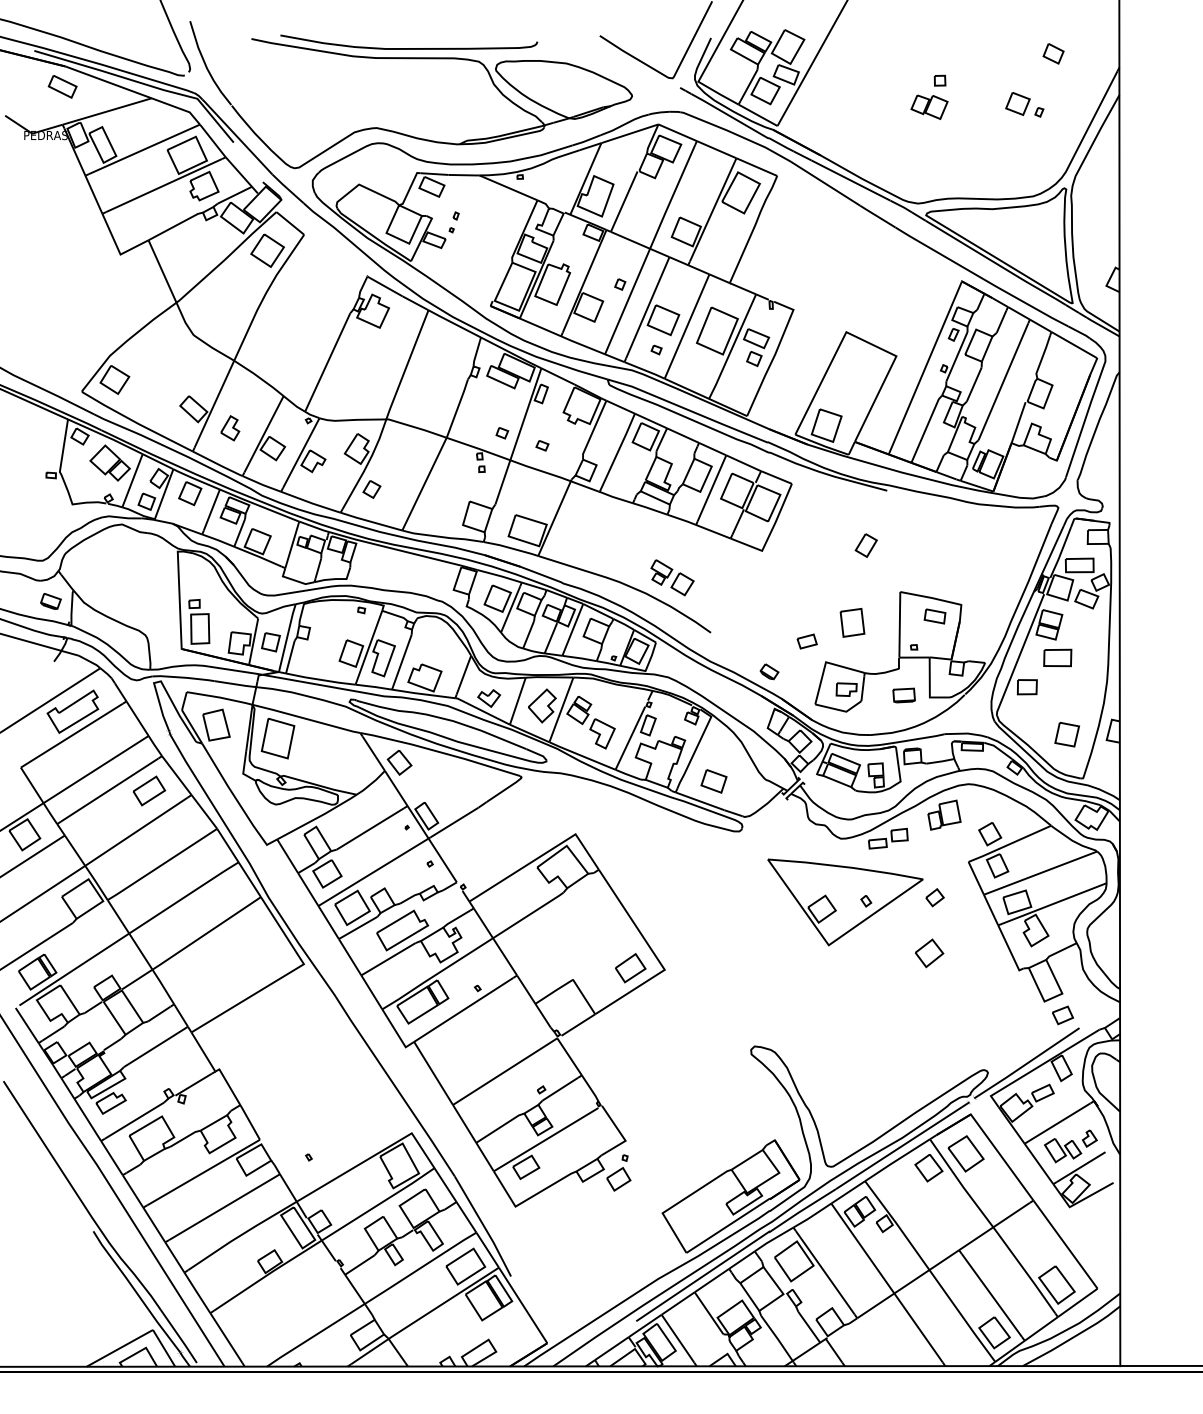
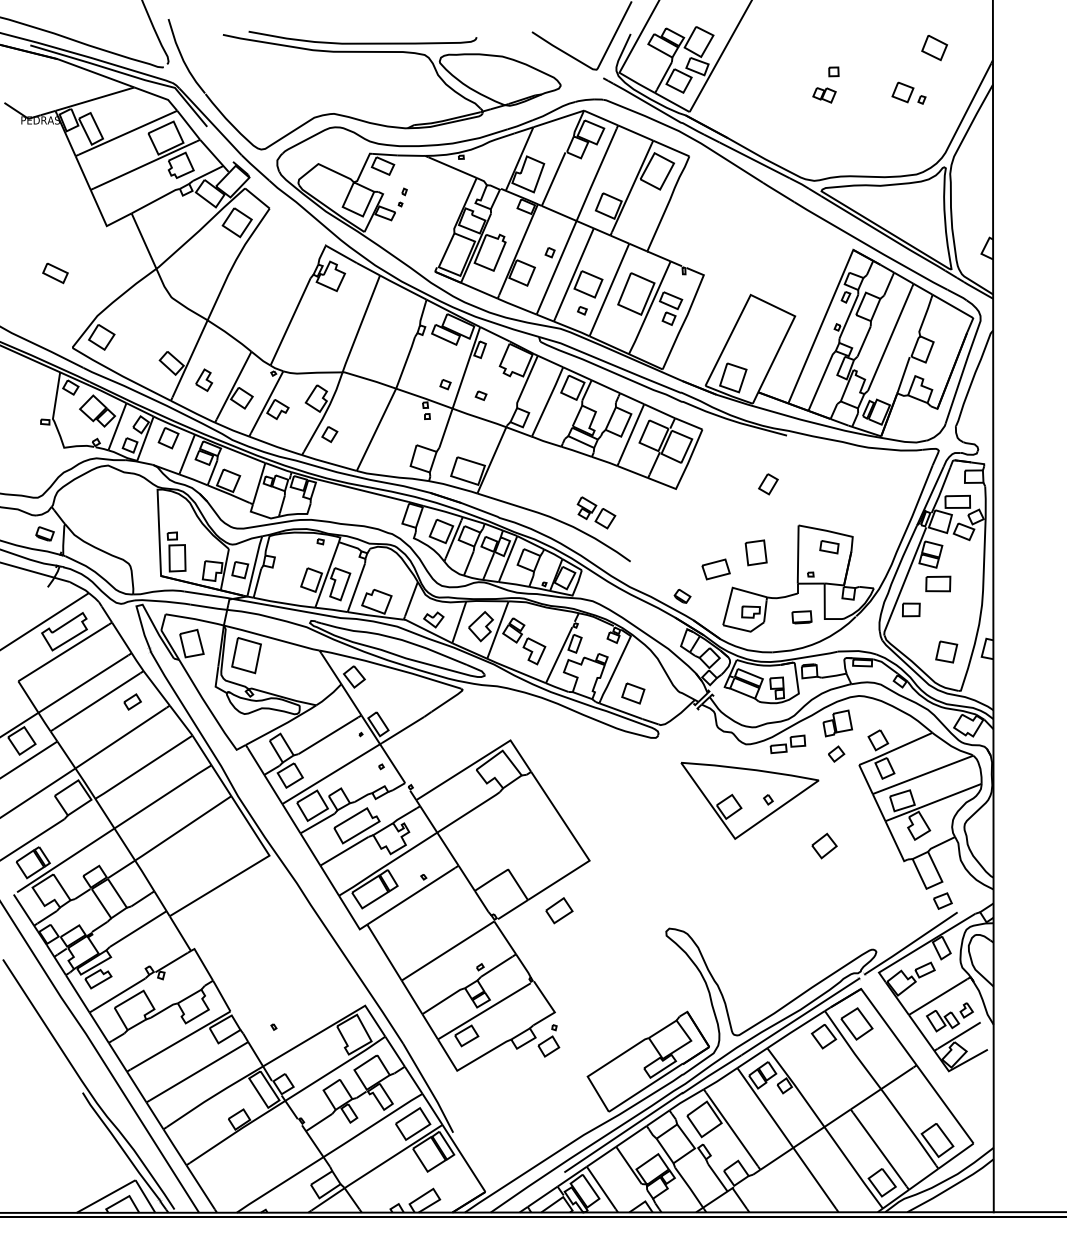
part: (1053, 53) -> (934, 47), size x1.4
part: (62, 86) -> (55, 273), moved
part: (929, 106) -> (824, 94), size x0.7
part: (806, 641) -> (715, 569), size x1.6
part: (149, 790) -> (132, 701), size x0.6
part: (934, 897) -> (836, 753), moved
part: (630, 968) -> (559, 910), moved

